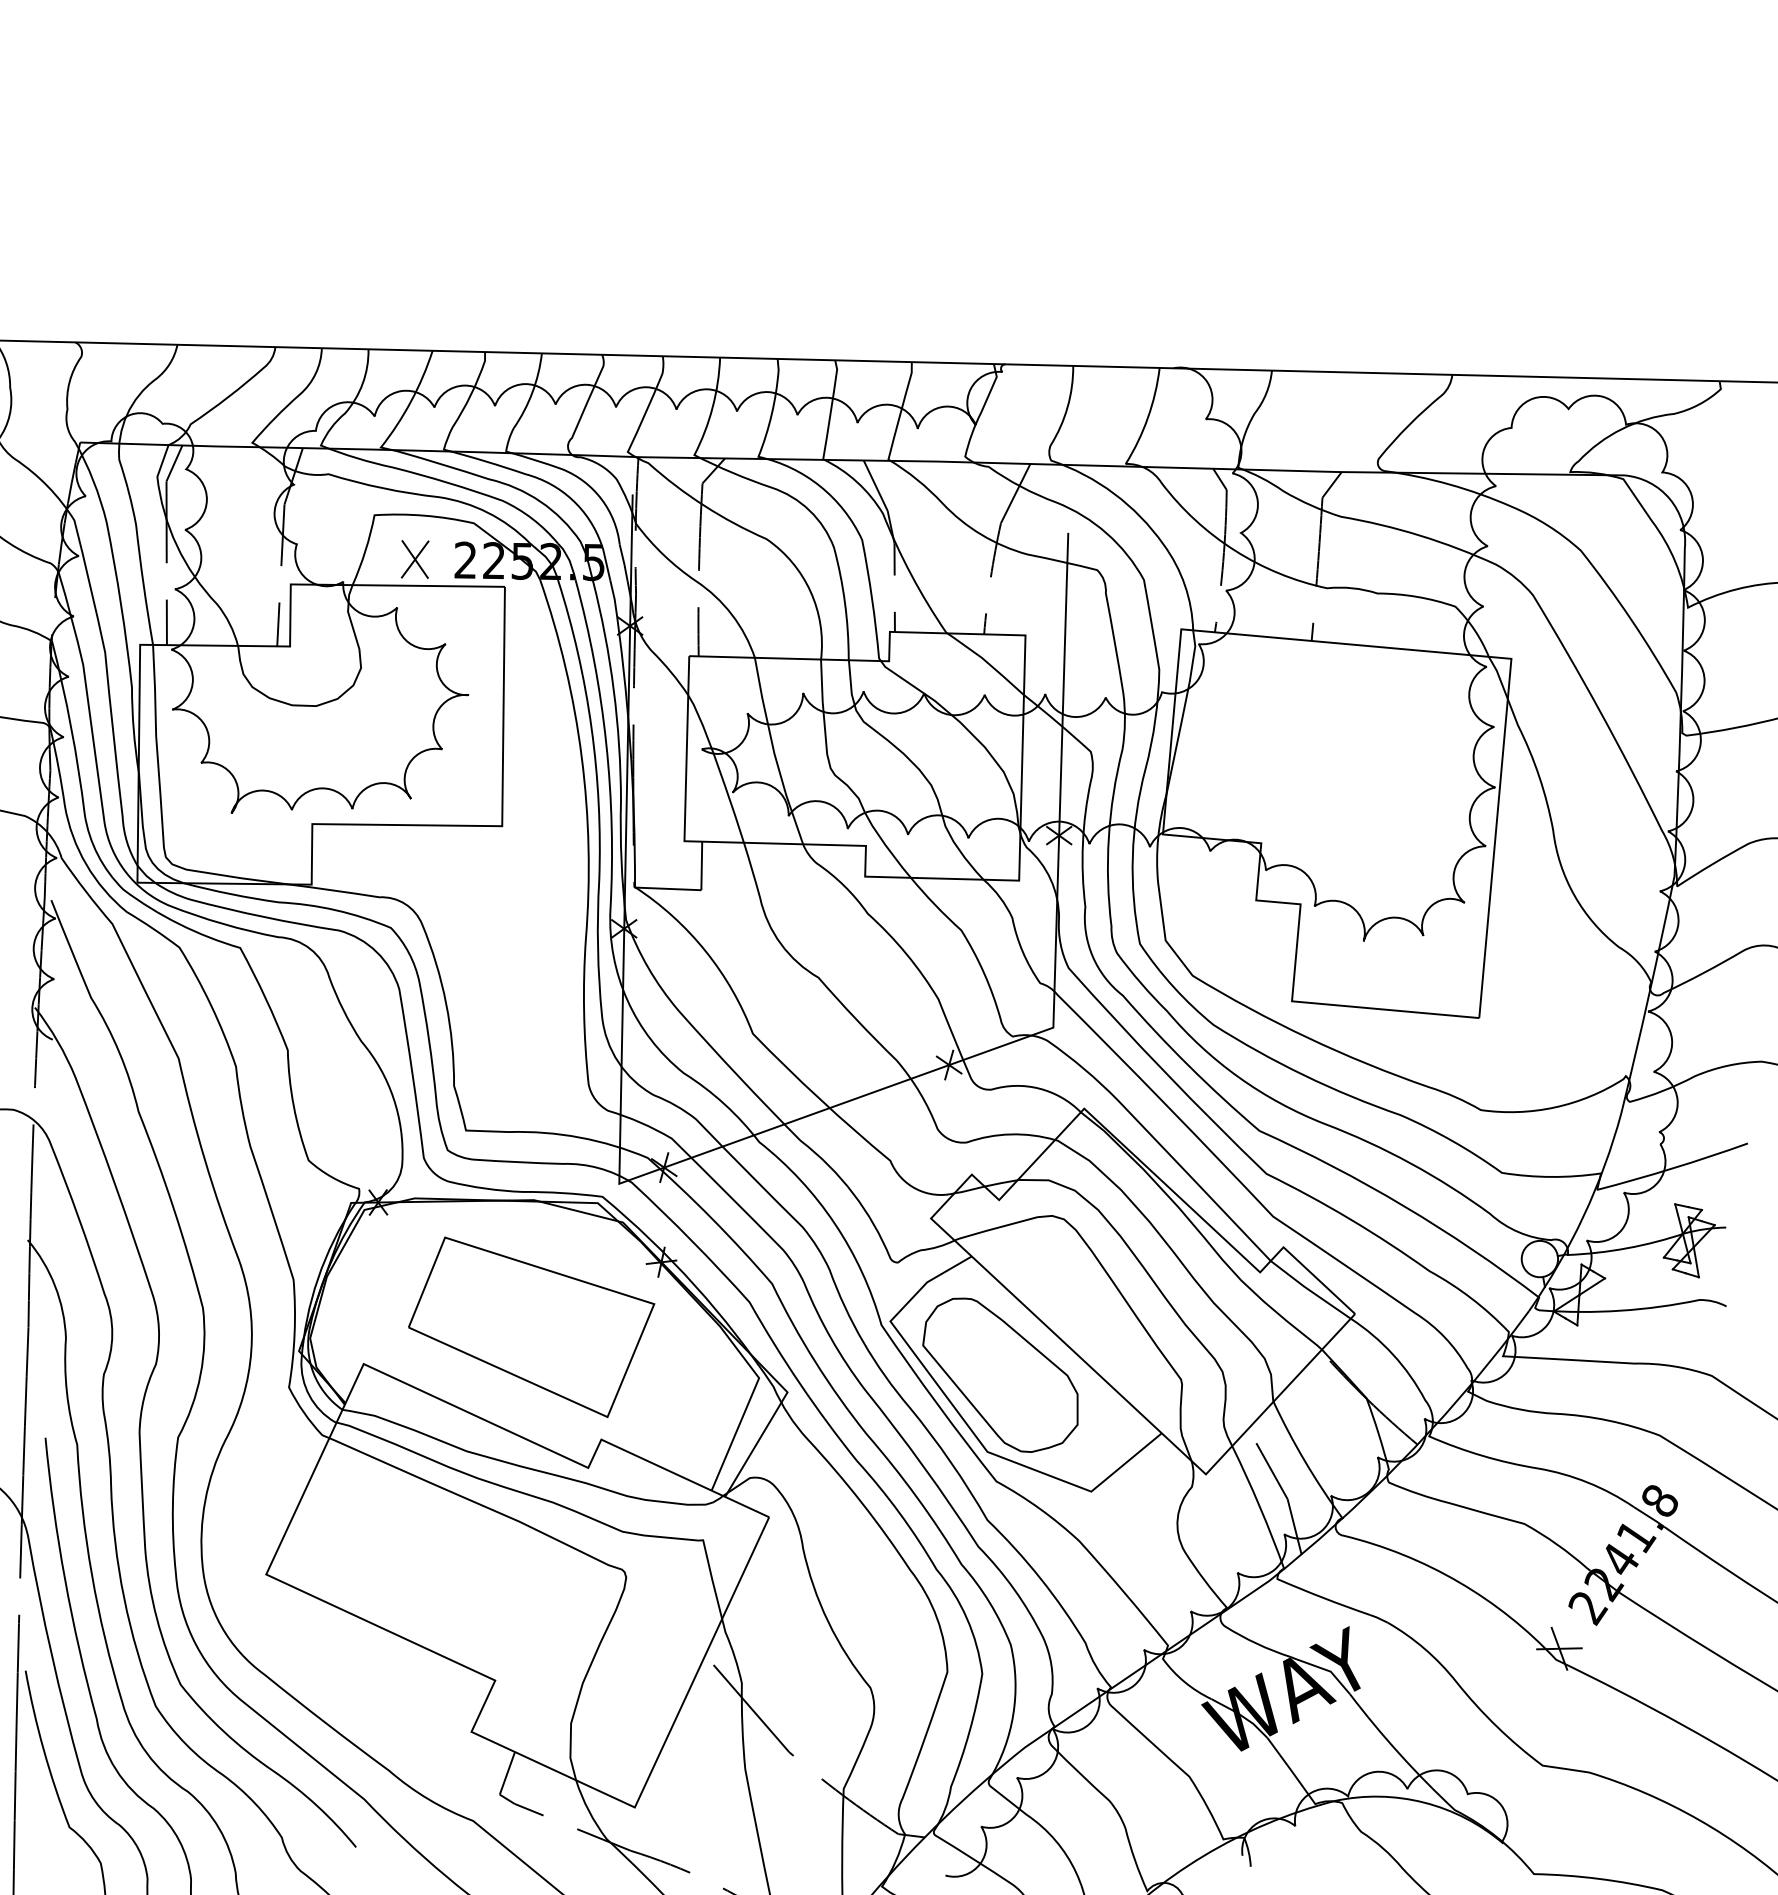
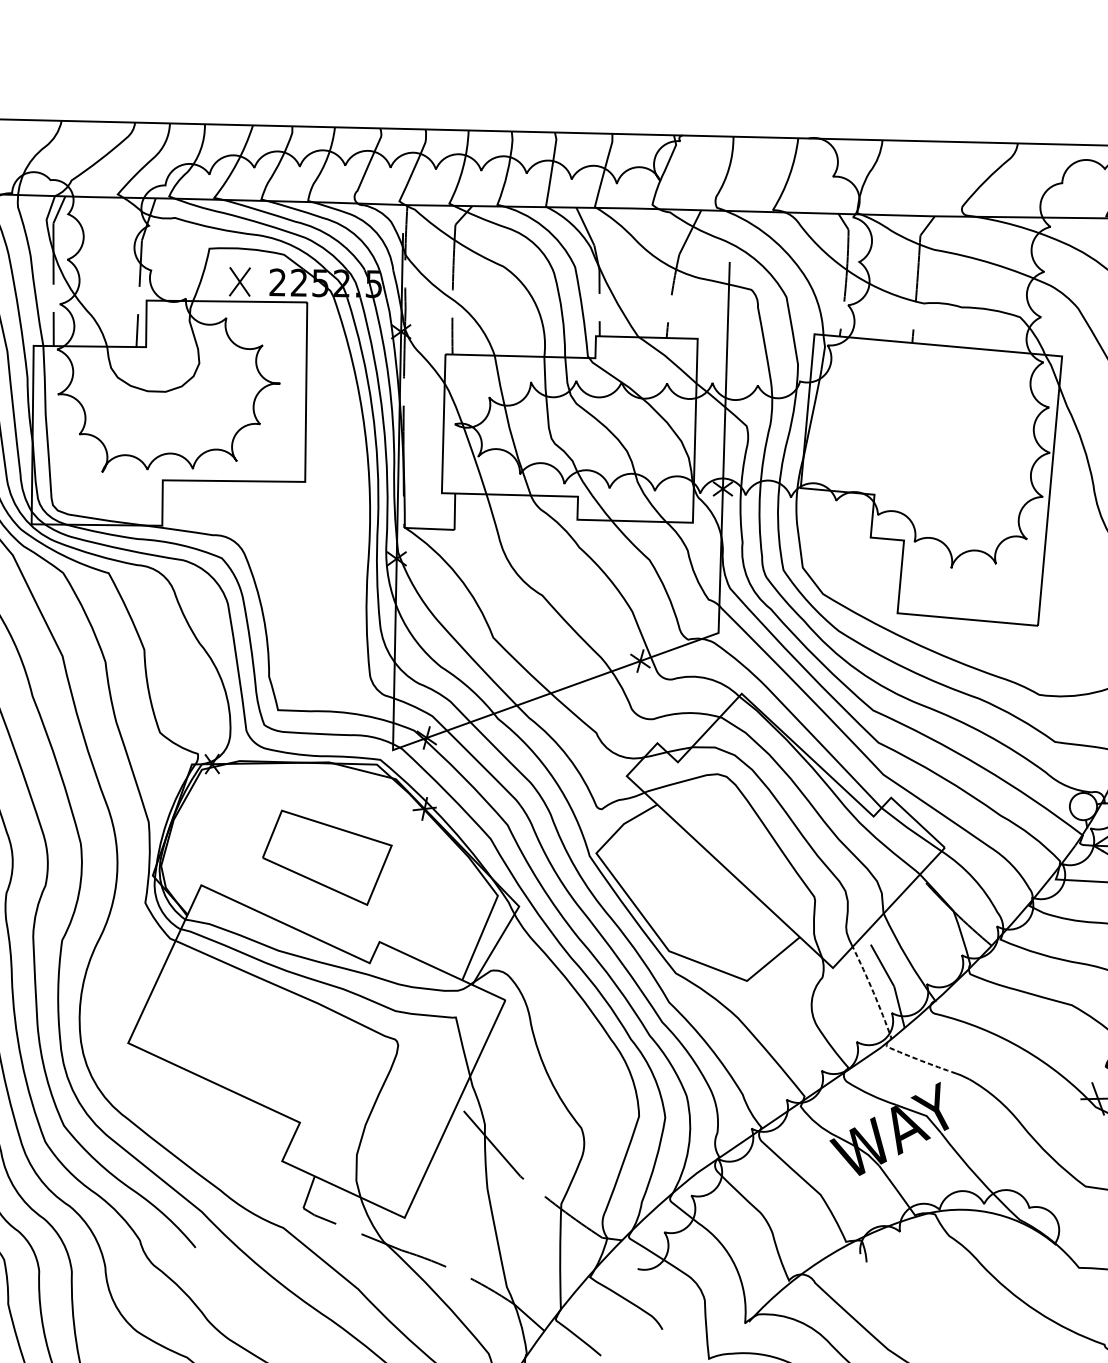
part: (531, 1327) -> (327, 857), size x0.7
part: (1000, 1374) -> (678, 893), removed
line: (1281, 1561) -> (889, 1033), solid -> dashed

